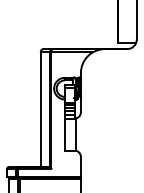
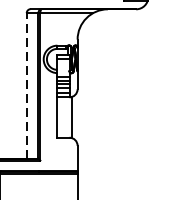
line: (40, 109) -> (26, 85), solid -> dashed

